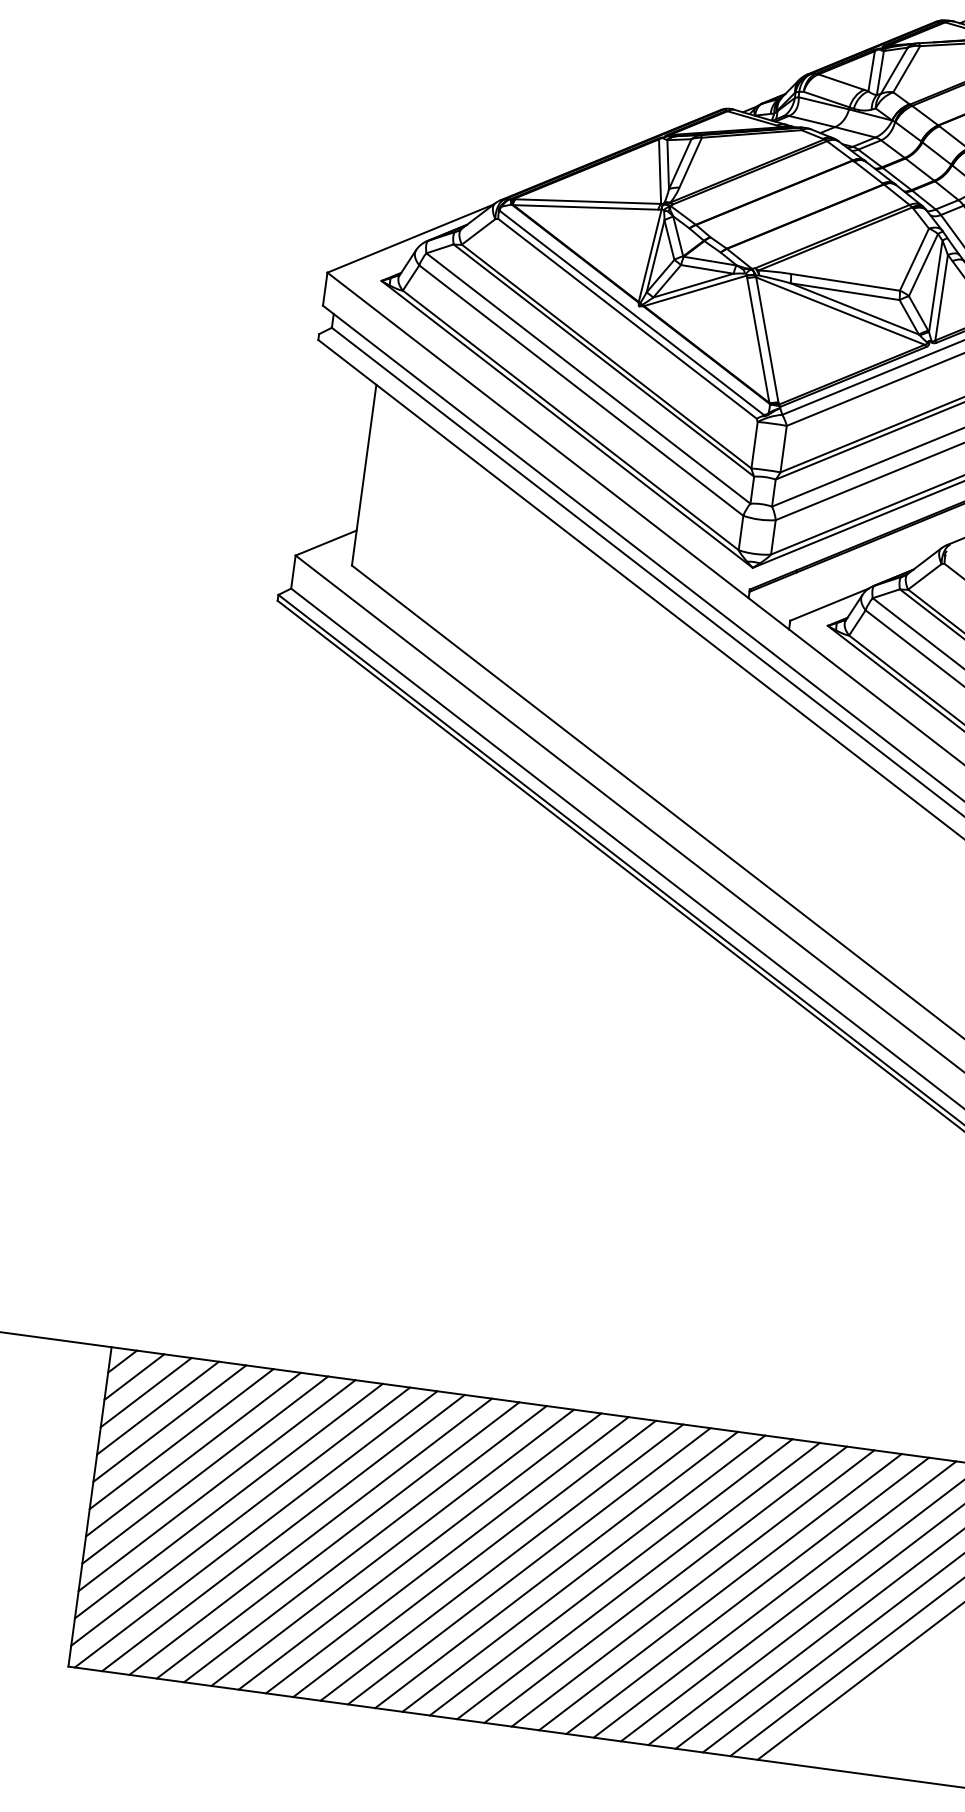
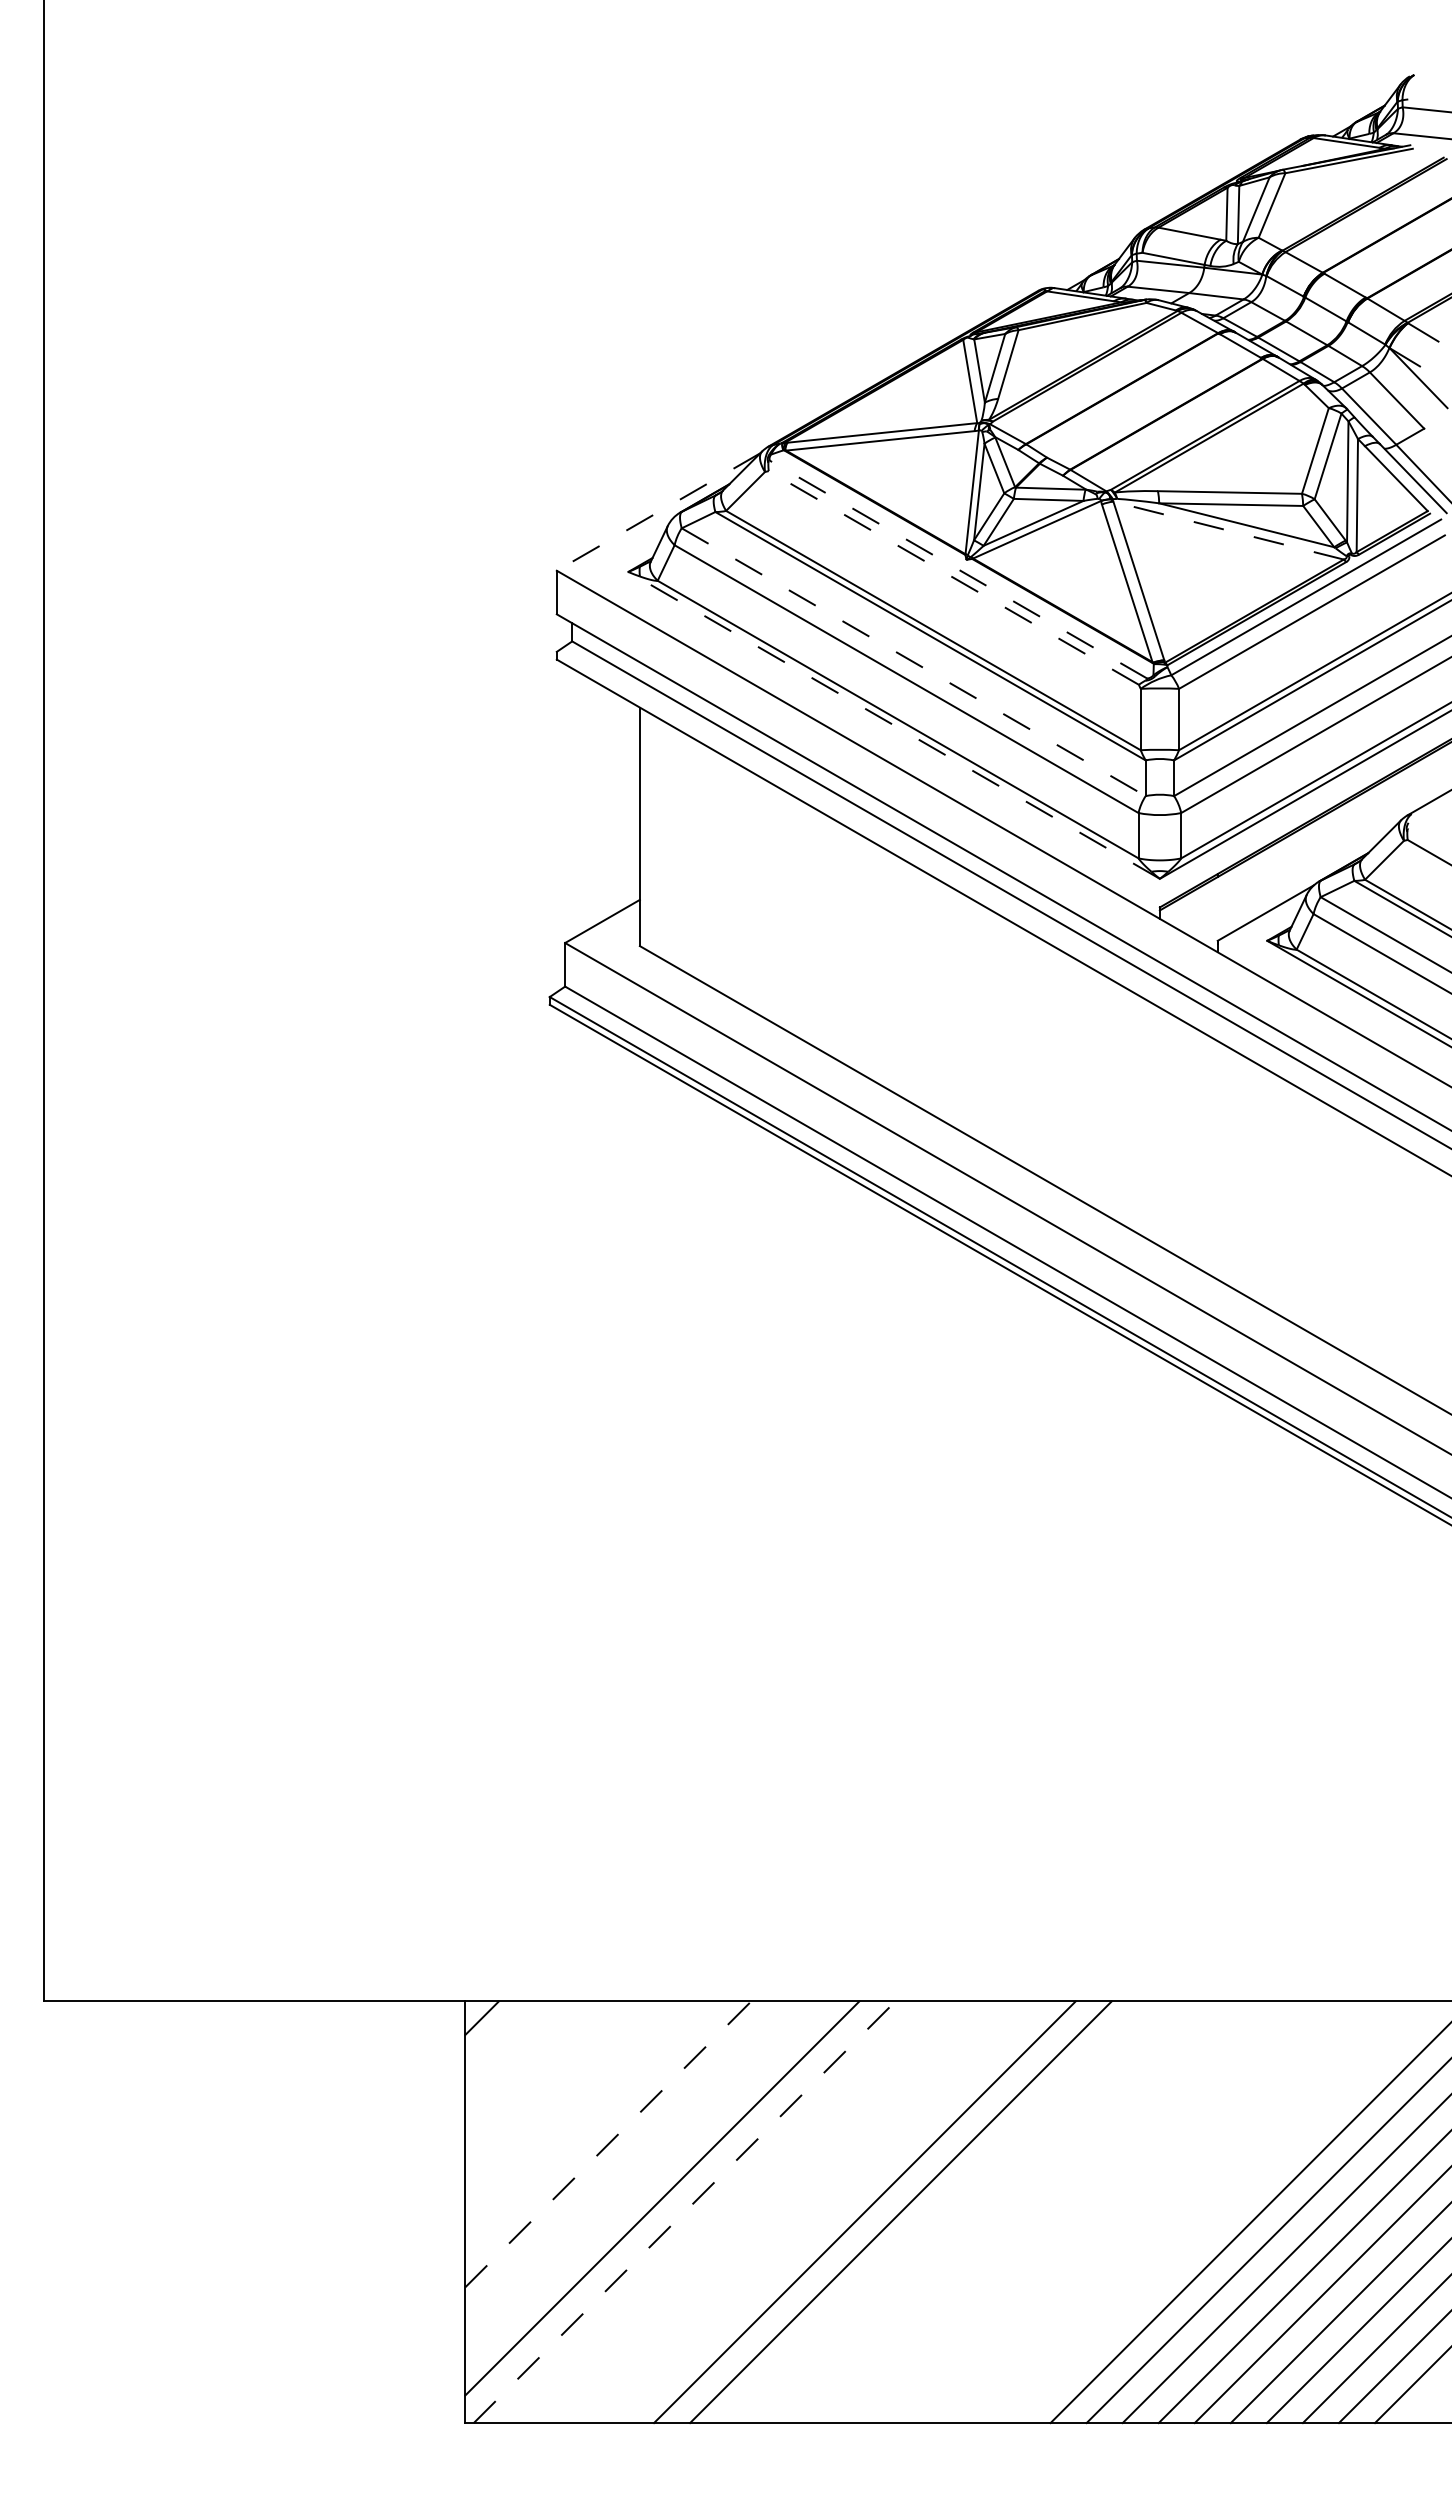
line: (410, 238) -> (658, 512), solid -> dashed
line: (840, 310) -> (1228, 530), solid -> dashed
line: (631, 312) -> (958, 569), solid -> dashed
line: (627, 318) -> (953, 577), solid -> dashed
line: (588, 378) -> (913, 662), solid -> dashed
line: (567, 424) -> (894, 725), solid -> dashed
line: (133, 1377) -> (499, 2036), removed
line: (146, 1392) -> (518, 2054), removed
line: (158, 1408) -> (536, 2072), removed
line: (170, 1423) -> (554, 2090), removed
line: (181, 1439) -> (572, 2108), removed
line: (193, 1454) -> (590, 2126), removed
line: (205, 1470) -> (608, 2144), solid -> dashed
line: (217, 1485) -> (626, 2162), removed
line: (228, 1501) -> (644, 2180), removed
line: (256, 1528) -> (684, 2211), solid -> dashed
line: (283, 1533) -> (720, 2212), removed
line: (310, 1536) -> (756, 2212), removed
line: (337, 1540) -> (792, 2212), removed
line: (365, 1544) -> (828, 2212), removed
line: (446, 1555) -> (936, 2212), removed
line: (474, 1559) -> (972, 2212), removed
line: (501, 1562) -> (1008, 2212), removed
line: (528, 1566) -> (1044, 2212), removed
line: (556, 1570) -> (1080, 2212), removed
line: (584, 1573) -> (1117, 2212), removed
line: (611, 1577) -> (1153, 2212), removed
line: (638, 1581) -> (1189, 2212), removed
line: (665, 1584) -> (1225, 2212), removed

